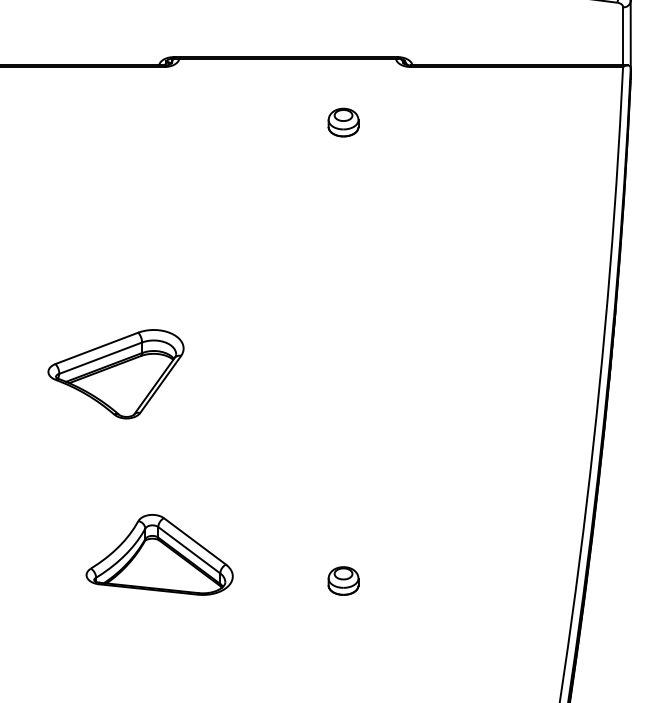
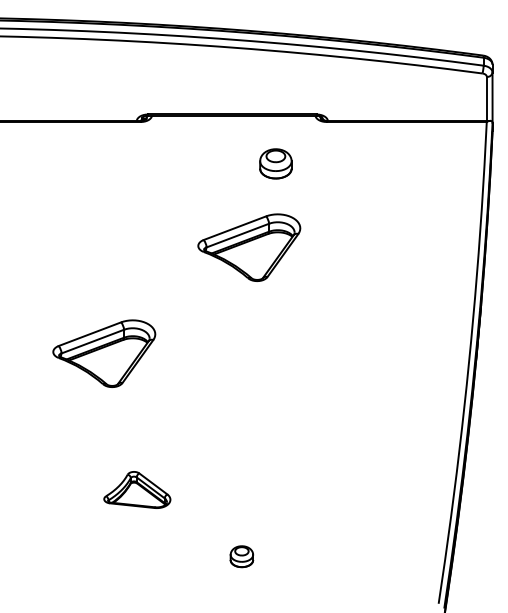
part: (342, 122) -> (275, 163), size x1.4
part: (308, 233) -> (249, 247), added
part: (160, 554) -> (137, 489), size x0.6
part: (342, 580) -> (241, 556), moved

